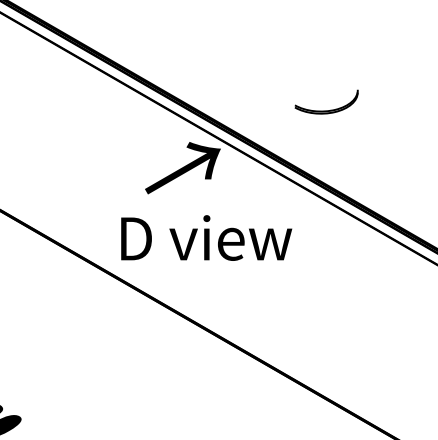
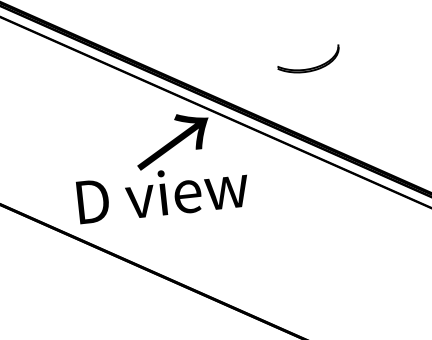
text: (206, 237) -> (162, 192), moved

